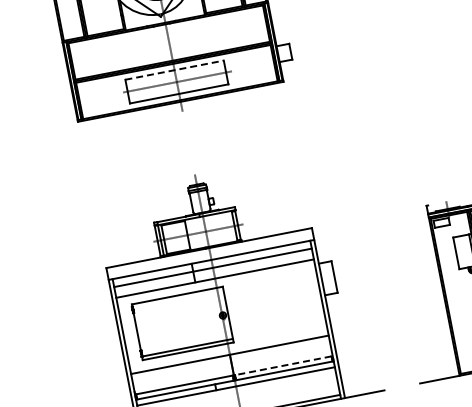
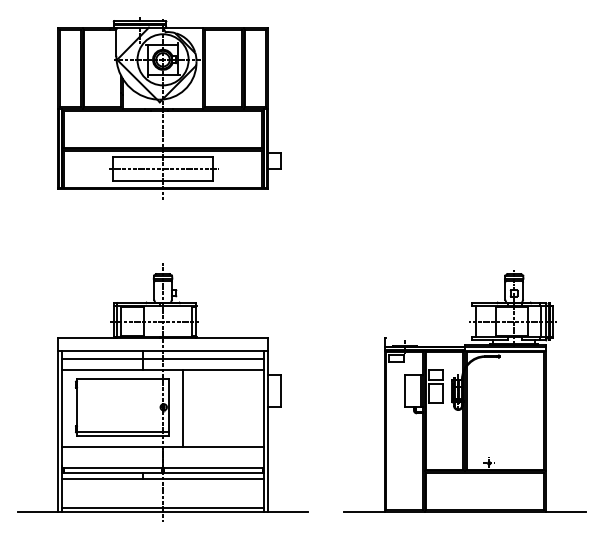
line: (175, 70) -> (163, 157), dashed -> solid
line: (242, 312) -> (183, 408), added
line: (282, 366) -> (212, 468), dashed -> solid

